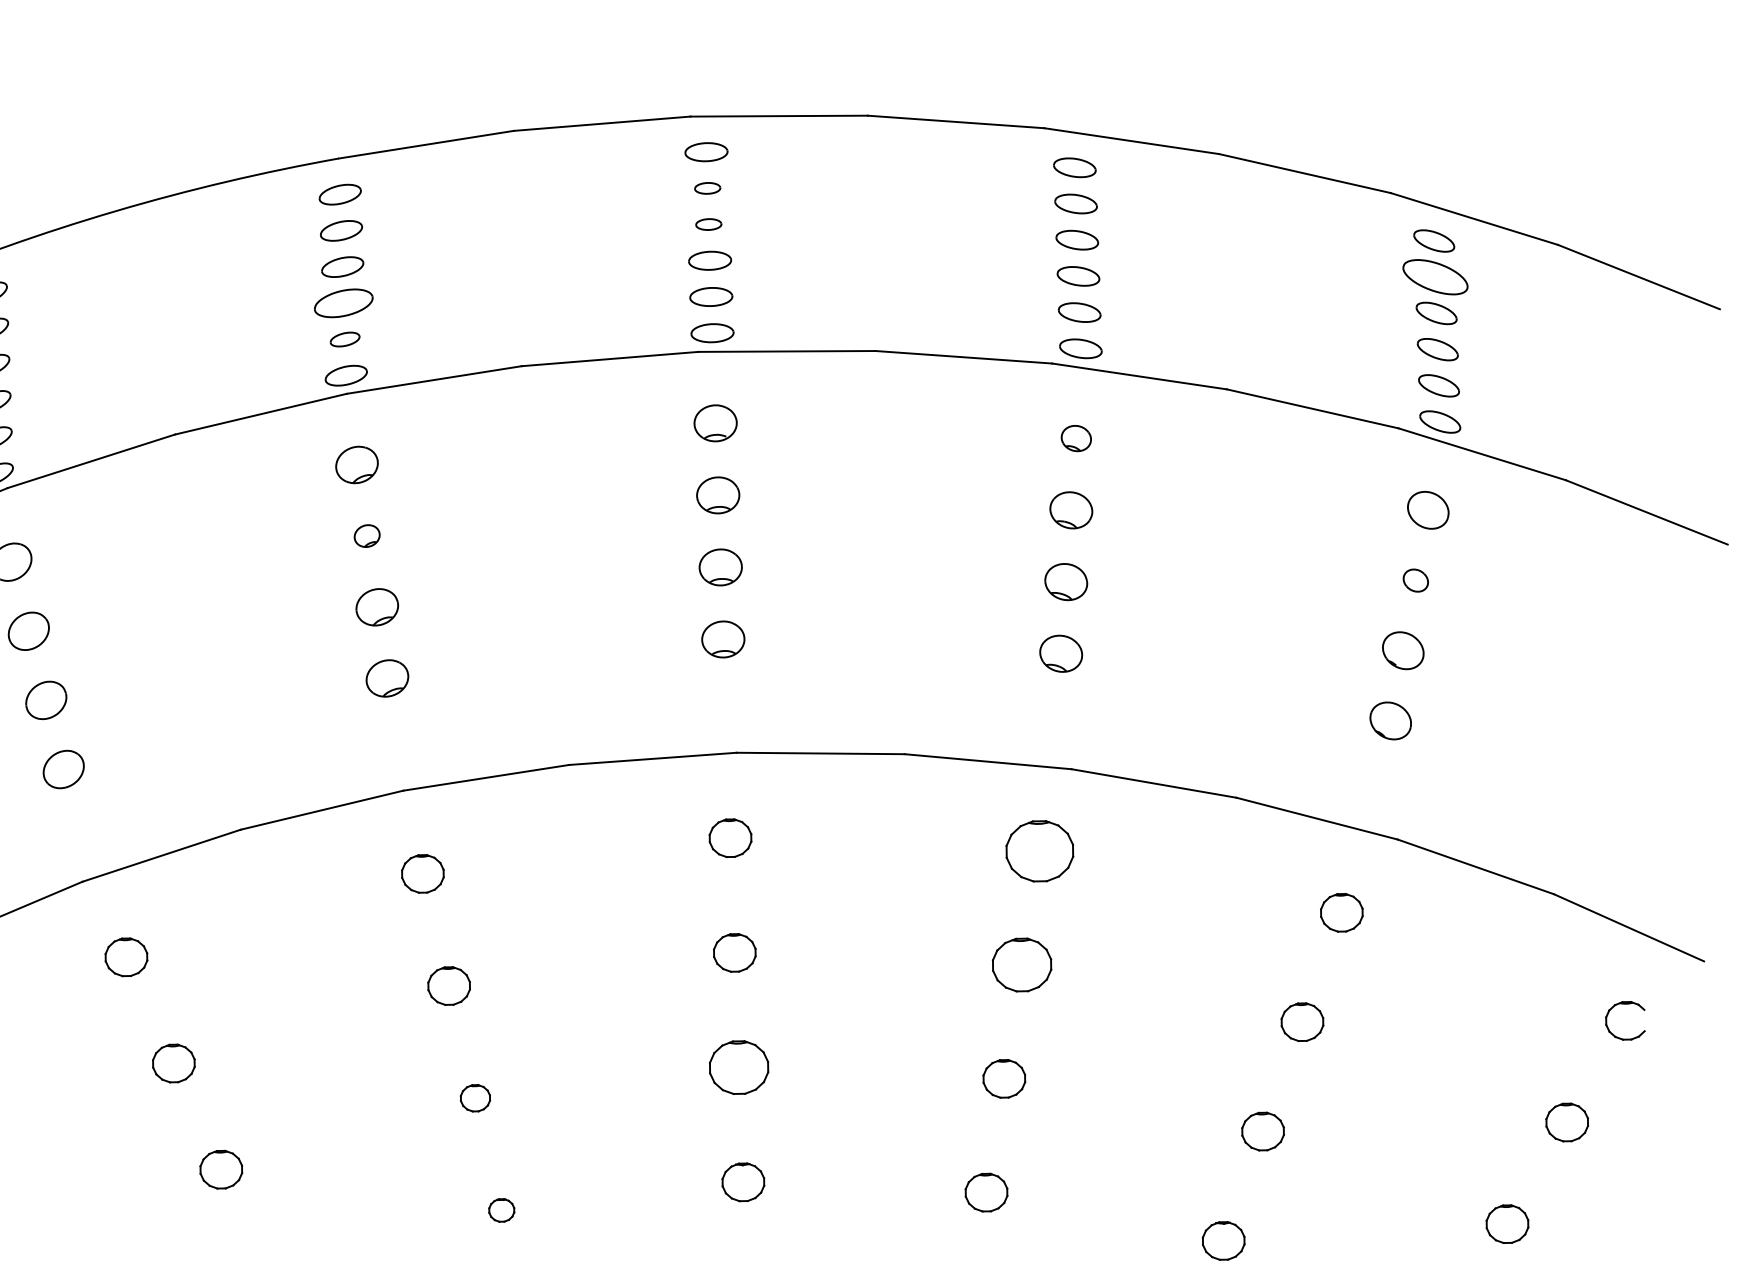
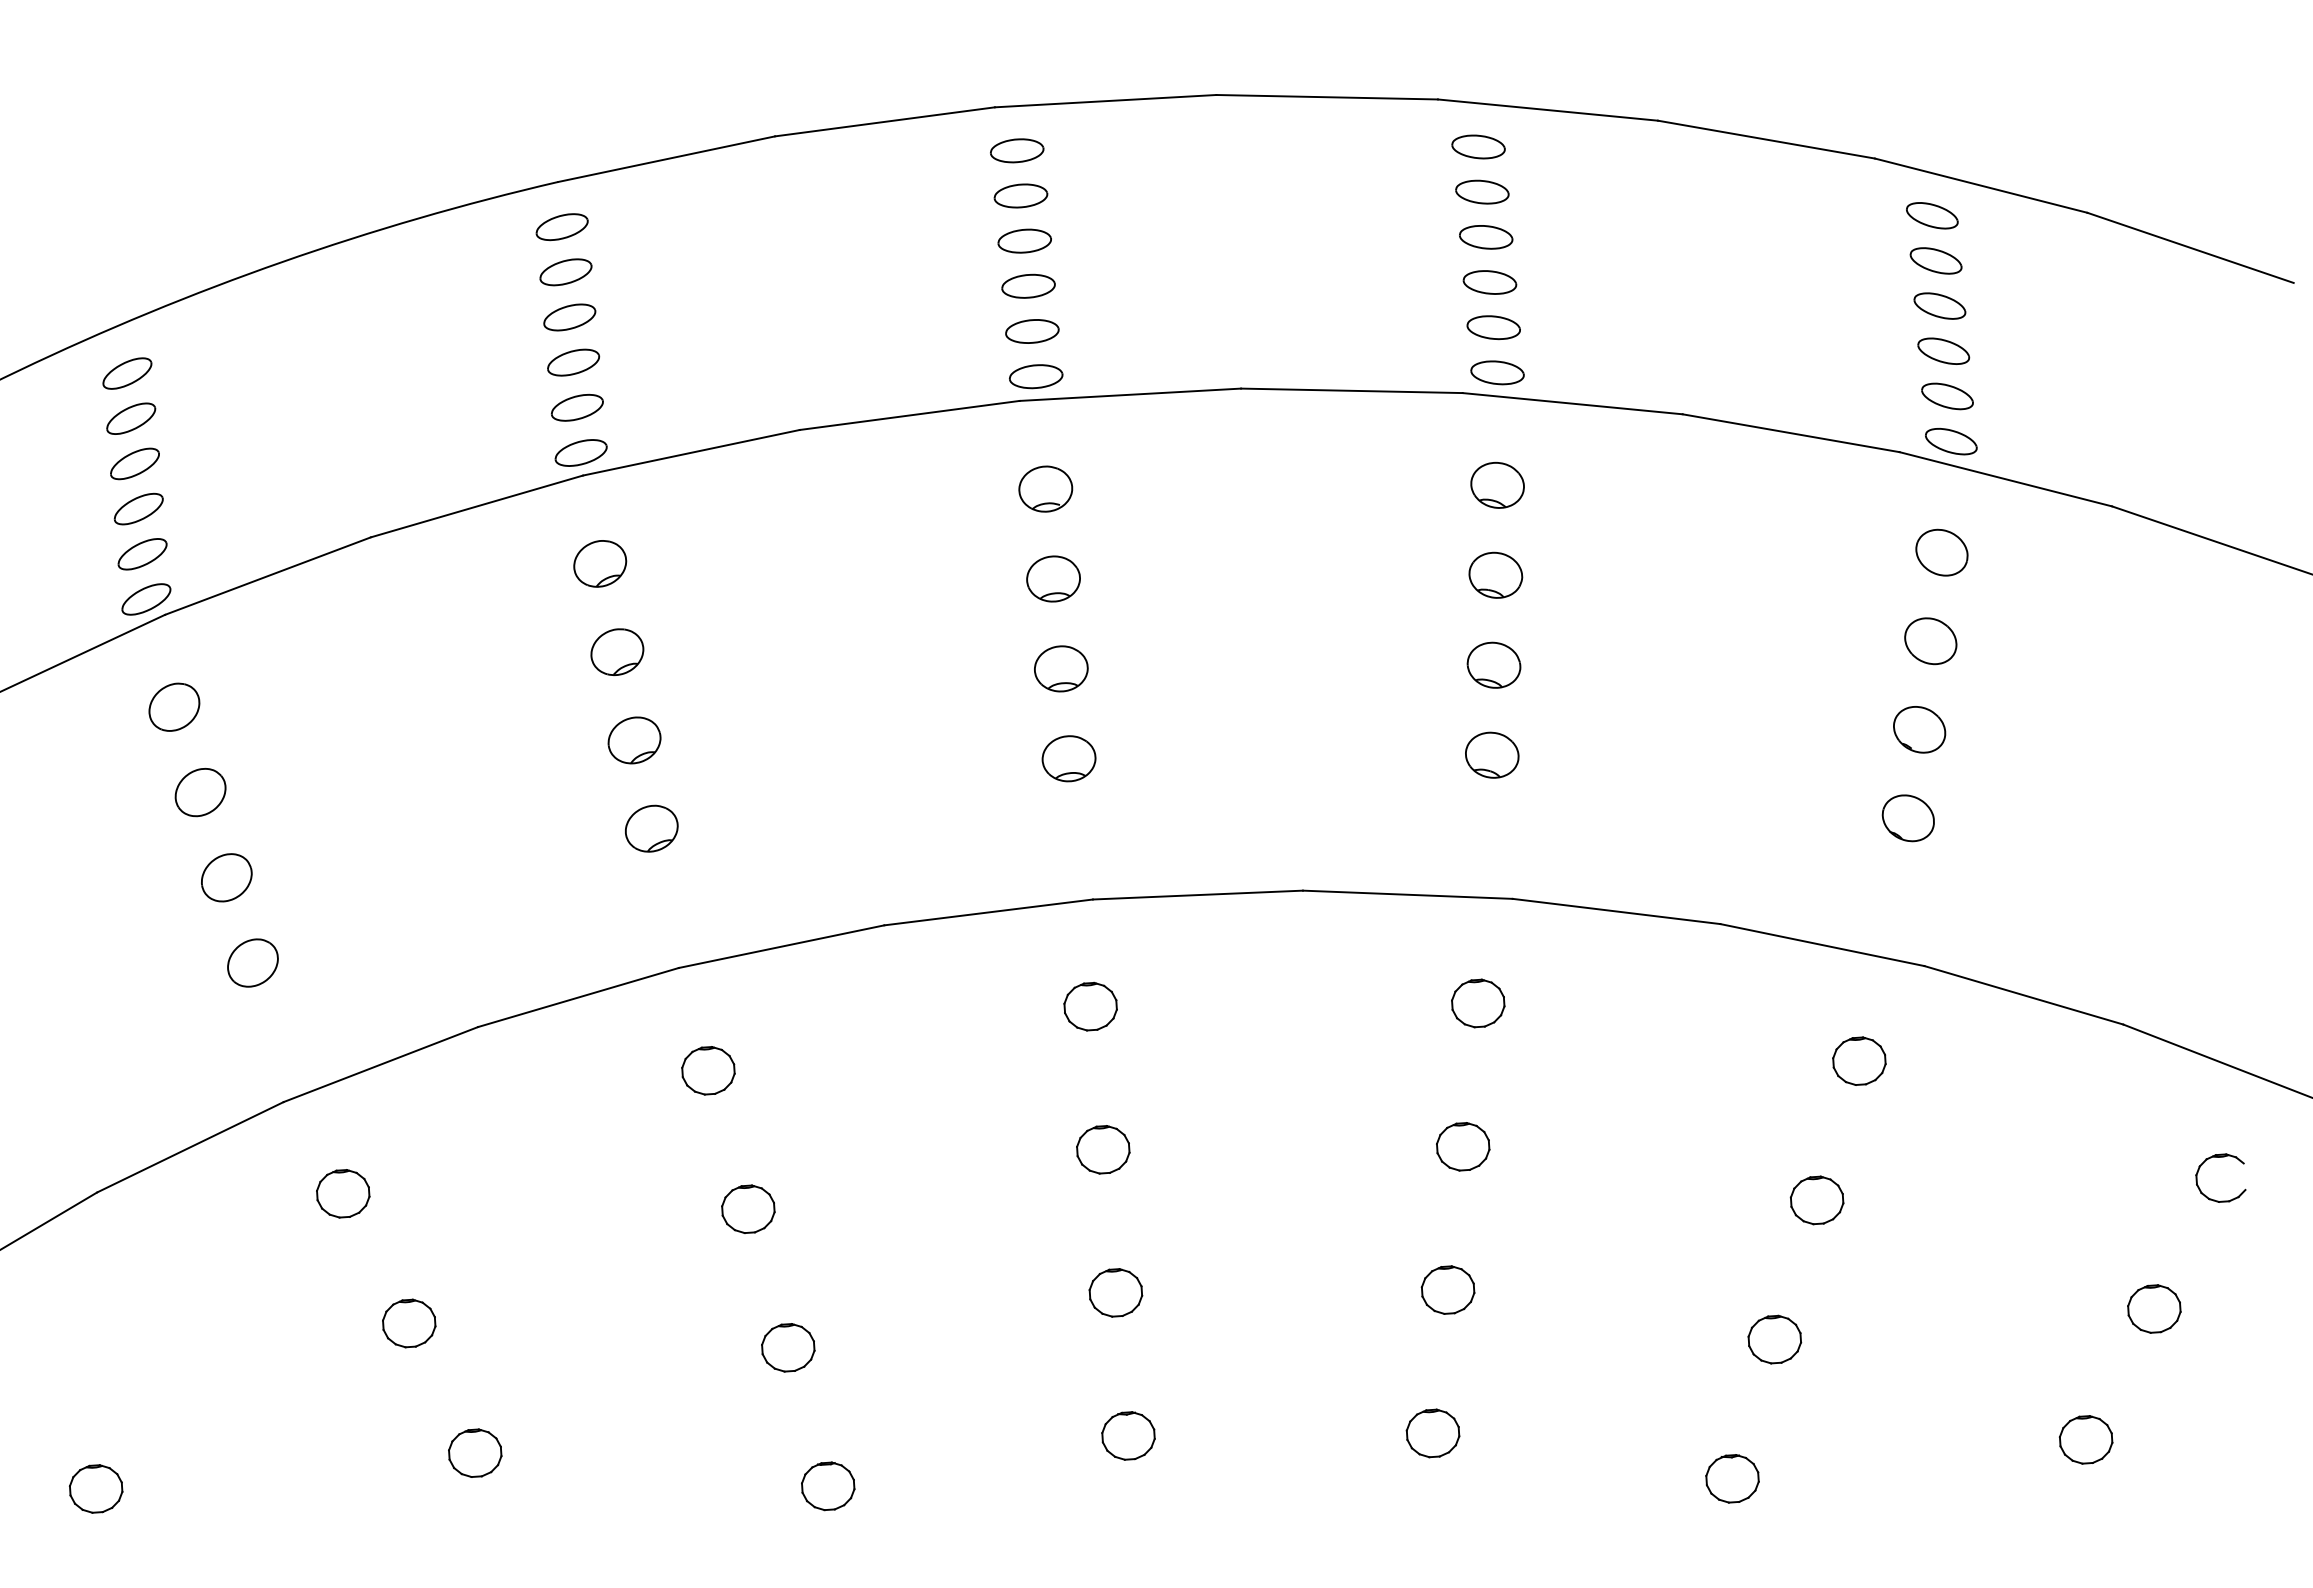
part: (707, 187) -> (1020, 195), size x1.67
part: (708, 224) -> (1024, 240), size x1.67
part: (1434, 276) -> (1935, 260), size x0.62
part: (343, 303) -> (573, 362), size x0.71
part: (345, 339) -> (577, 407), size x1.43
part: (1076, 437) -> (1497, 484), size x1.43
part: (367, 535) -> (617, 651), size x1.67
part: (1415, 580) -> (1930, 641), size x1.67
part: (1040, 851) -> (1478, 1003), size x0.62
part: (1022, 964) -> (1463, 1146), size x0.71
part: (738, 1067) -> (1115, 1292), size x0.71
part: (475, 1097) -> (788, 1347), size x1.43
part: (501, 1210) -> (828, 1486), size x1.67

